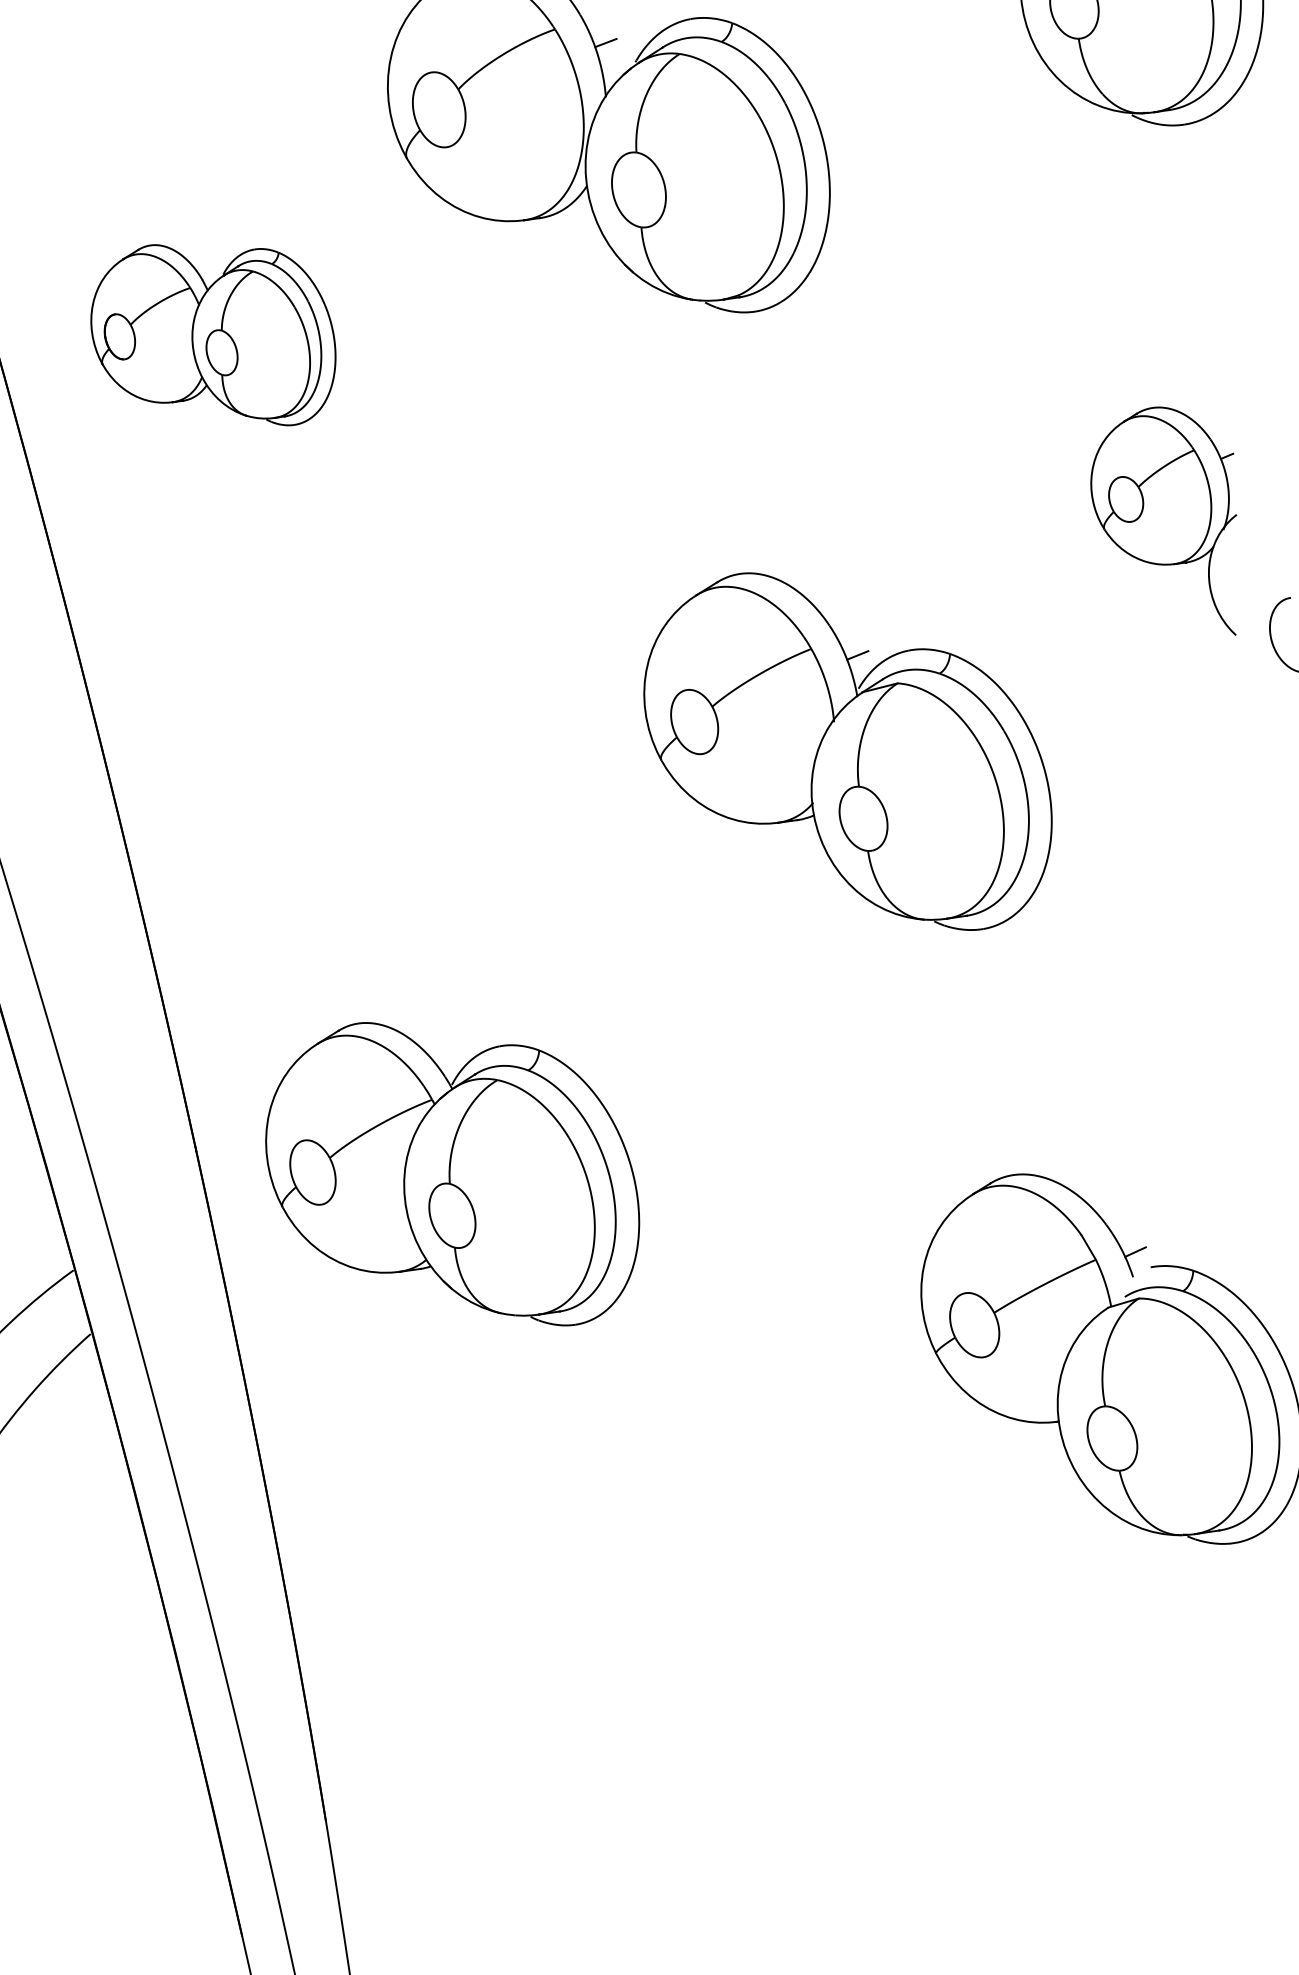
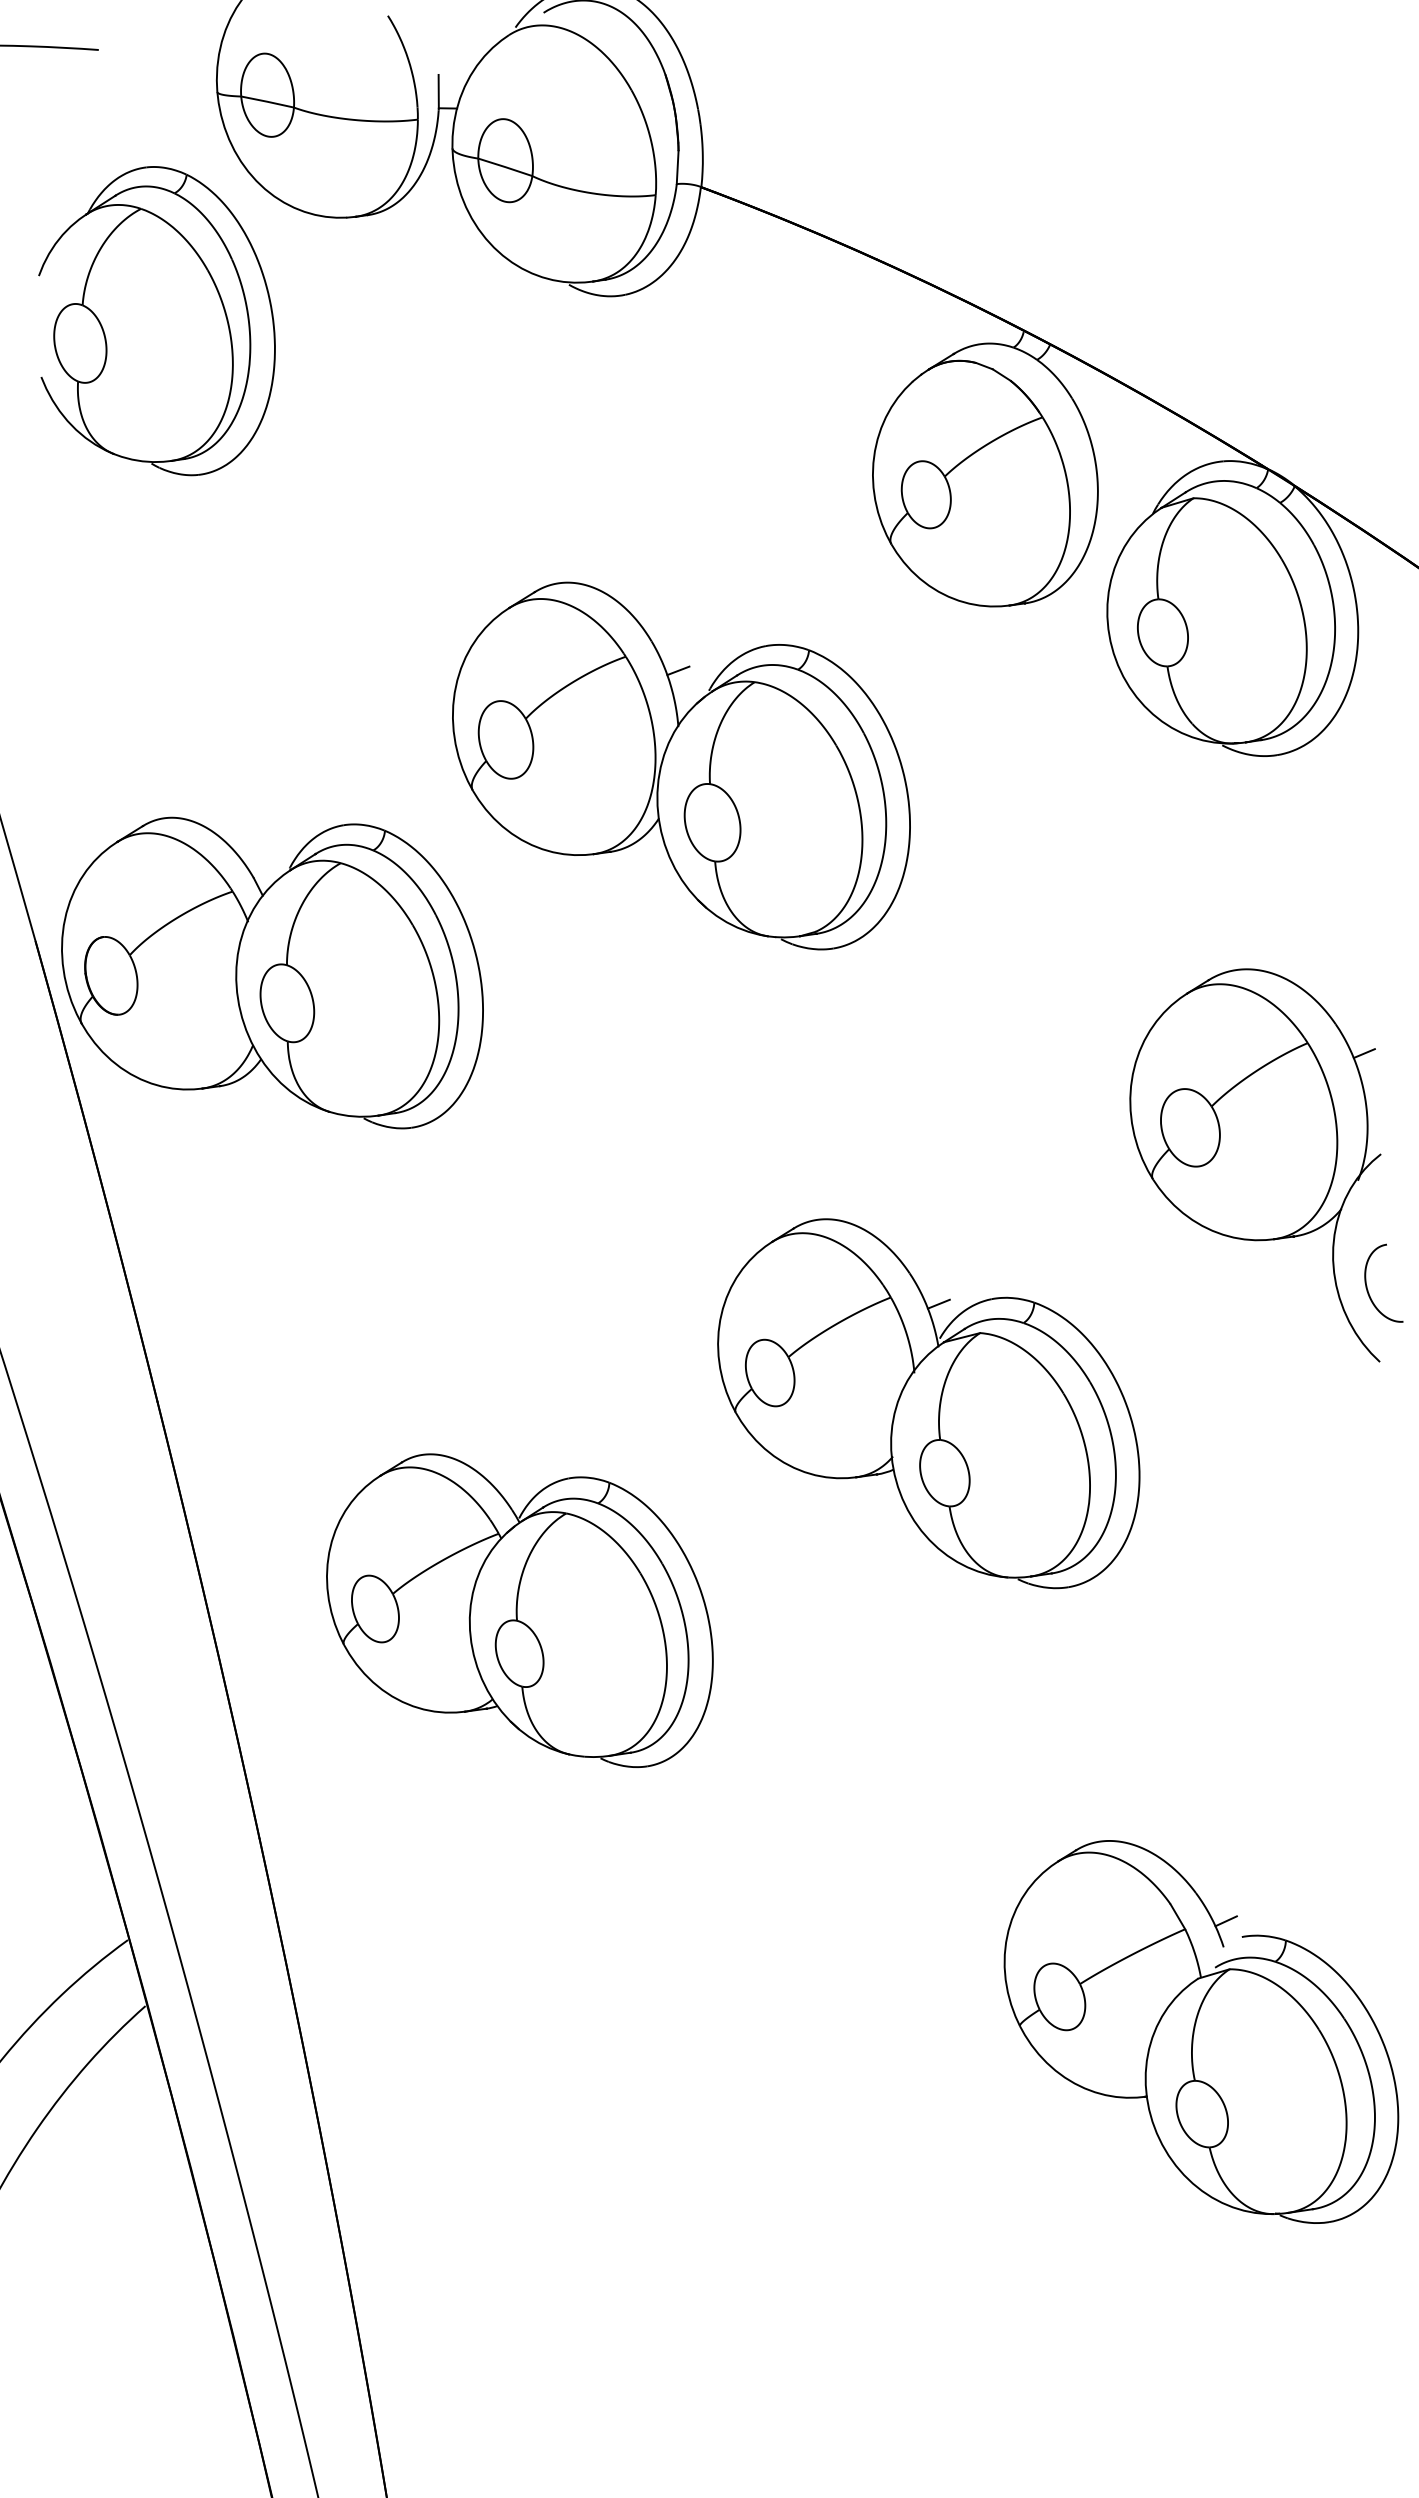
part: (213, 334) -> (272, 972), size x1.67
part: (1163, 521) -> (1255, 1165), size x1.67
part: (452, 1173) -> (519, 1610), moved

